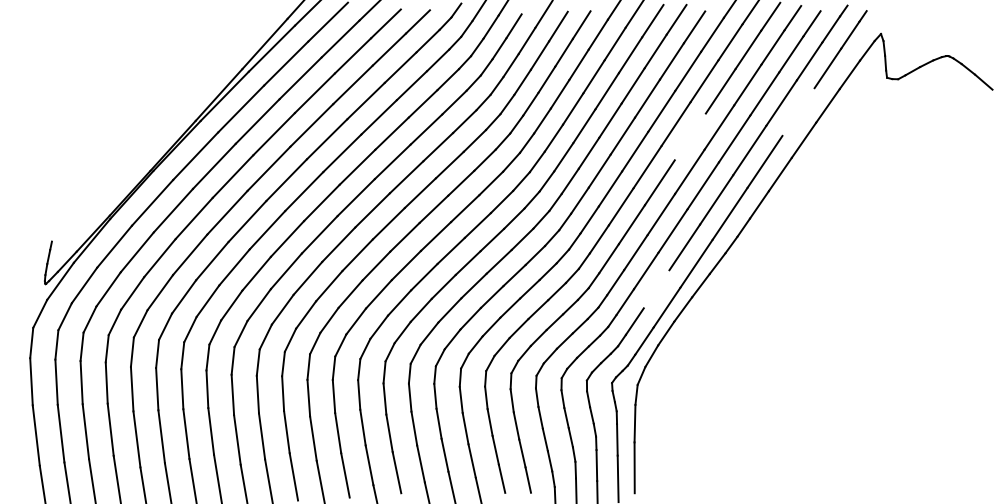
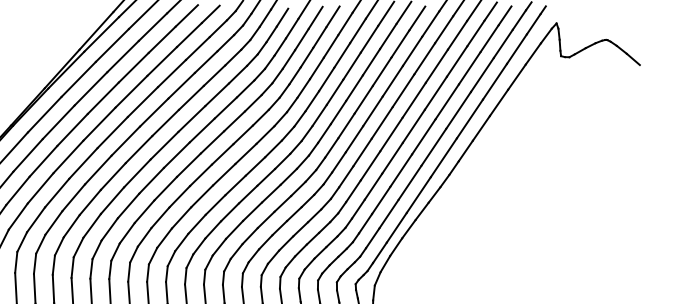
line: (798, 111) -> (494, 81), added
line: (689, 136) -> (413, 100), added
line: (656, 289) -> (388, 214), added

